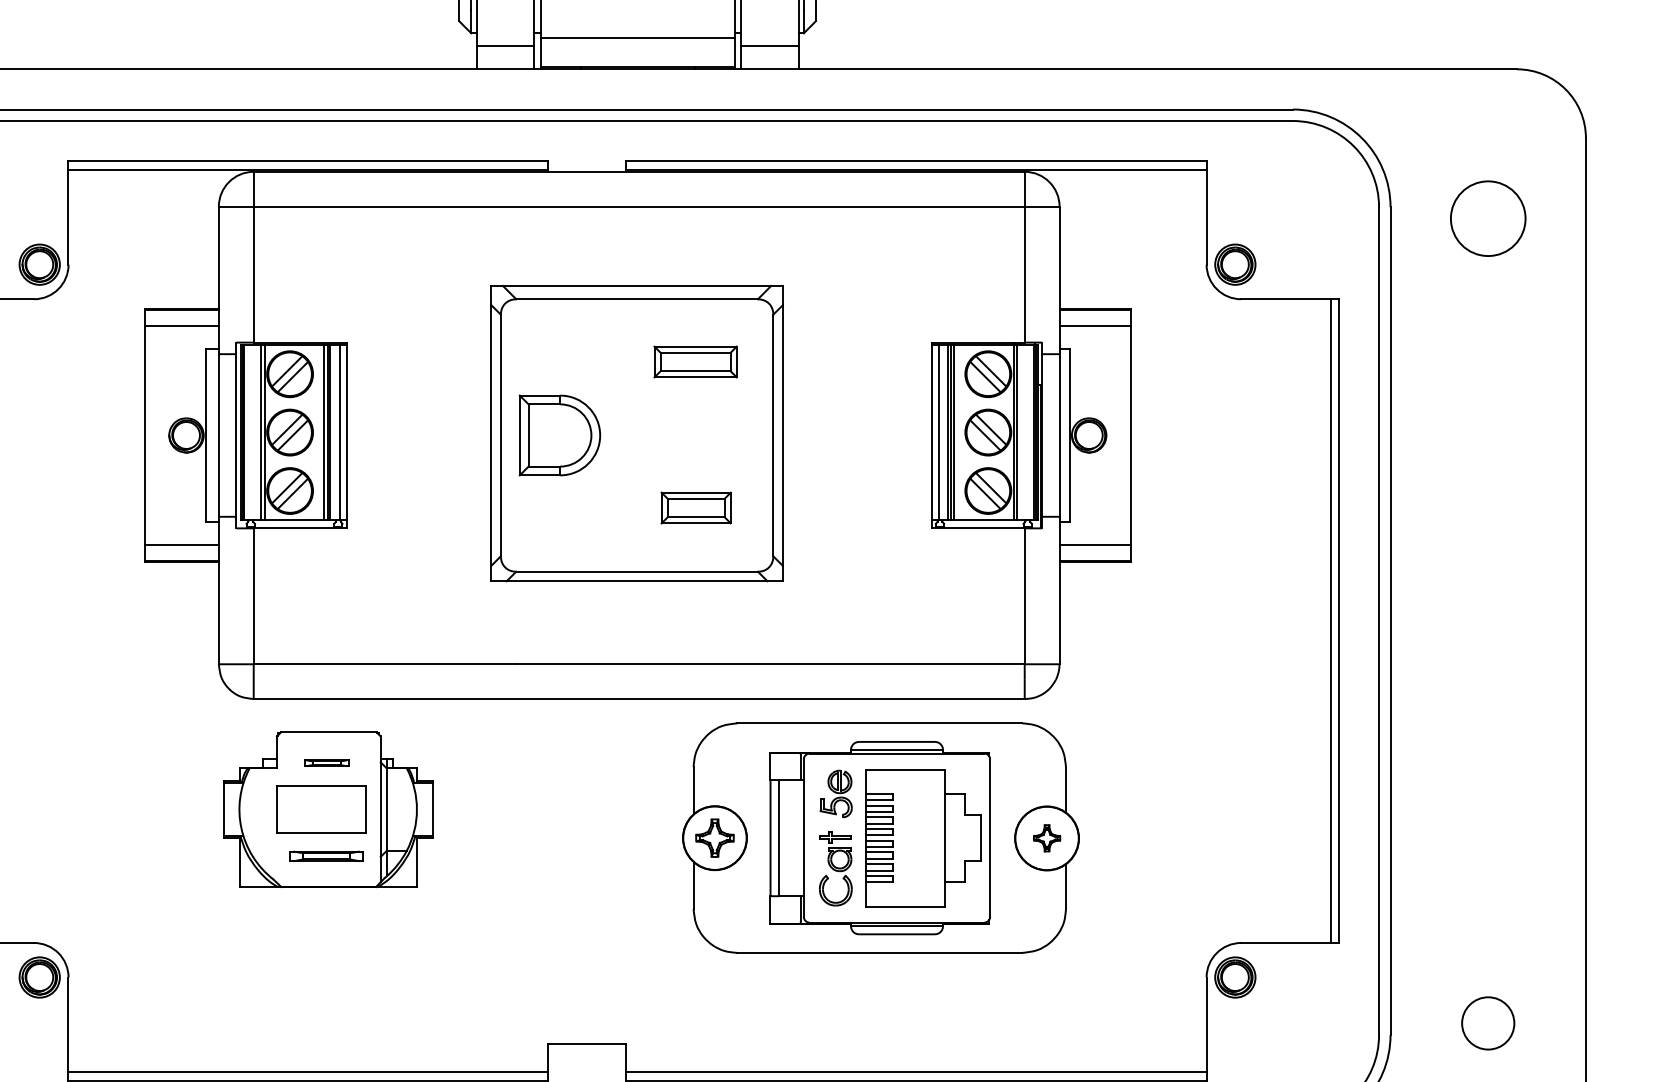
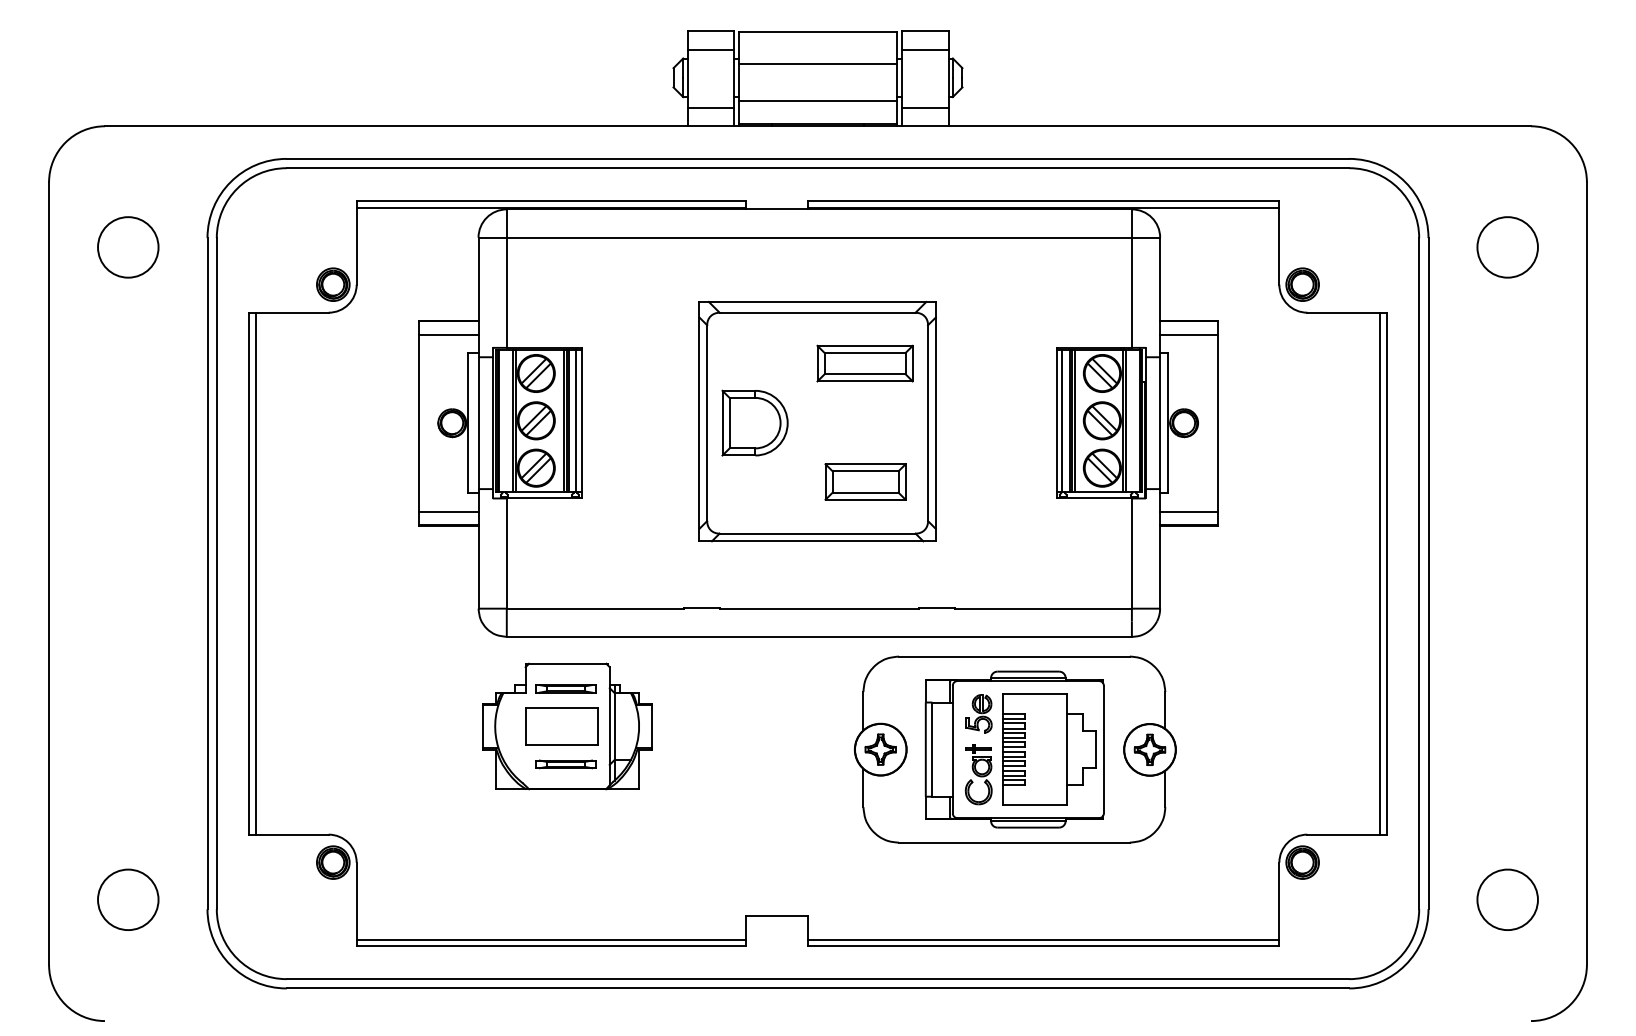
part: (694, 361) -> (864, 363), size x1.43
part: (696, 507) -> (865, 481), size x1.43
part: (326, 762) -> (565, 688), size x1.67
part: (1046, 837) -> (1149, 749), size x1.43
circle: (1487, 1022) -> (1507, 899), size x1.43

